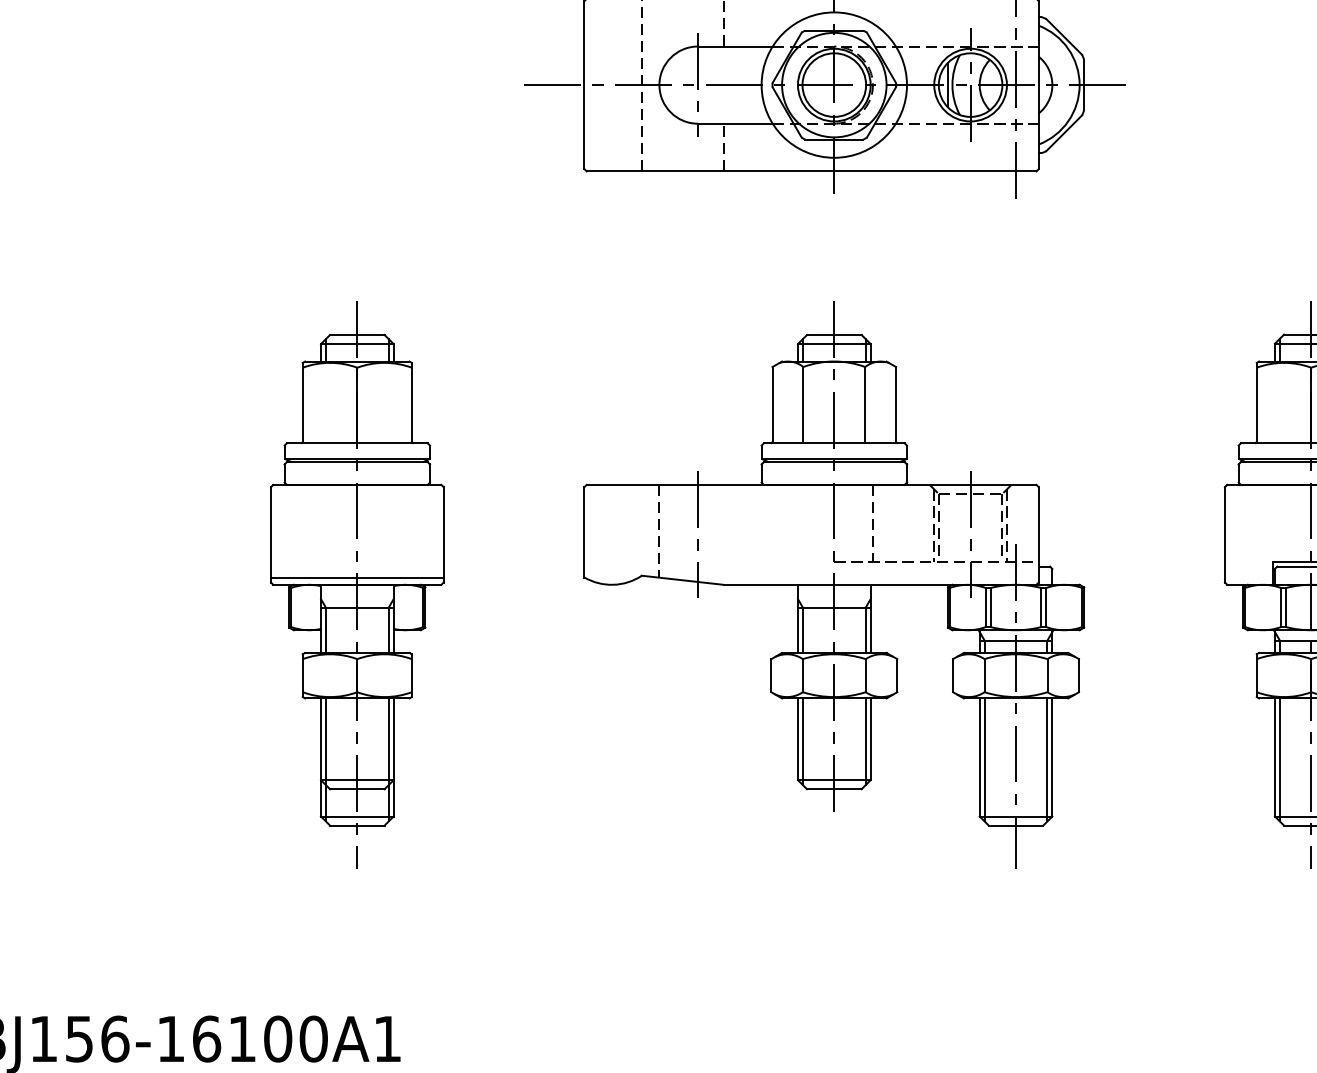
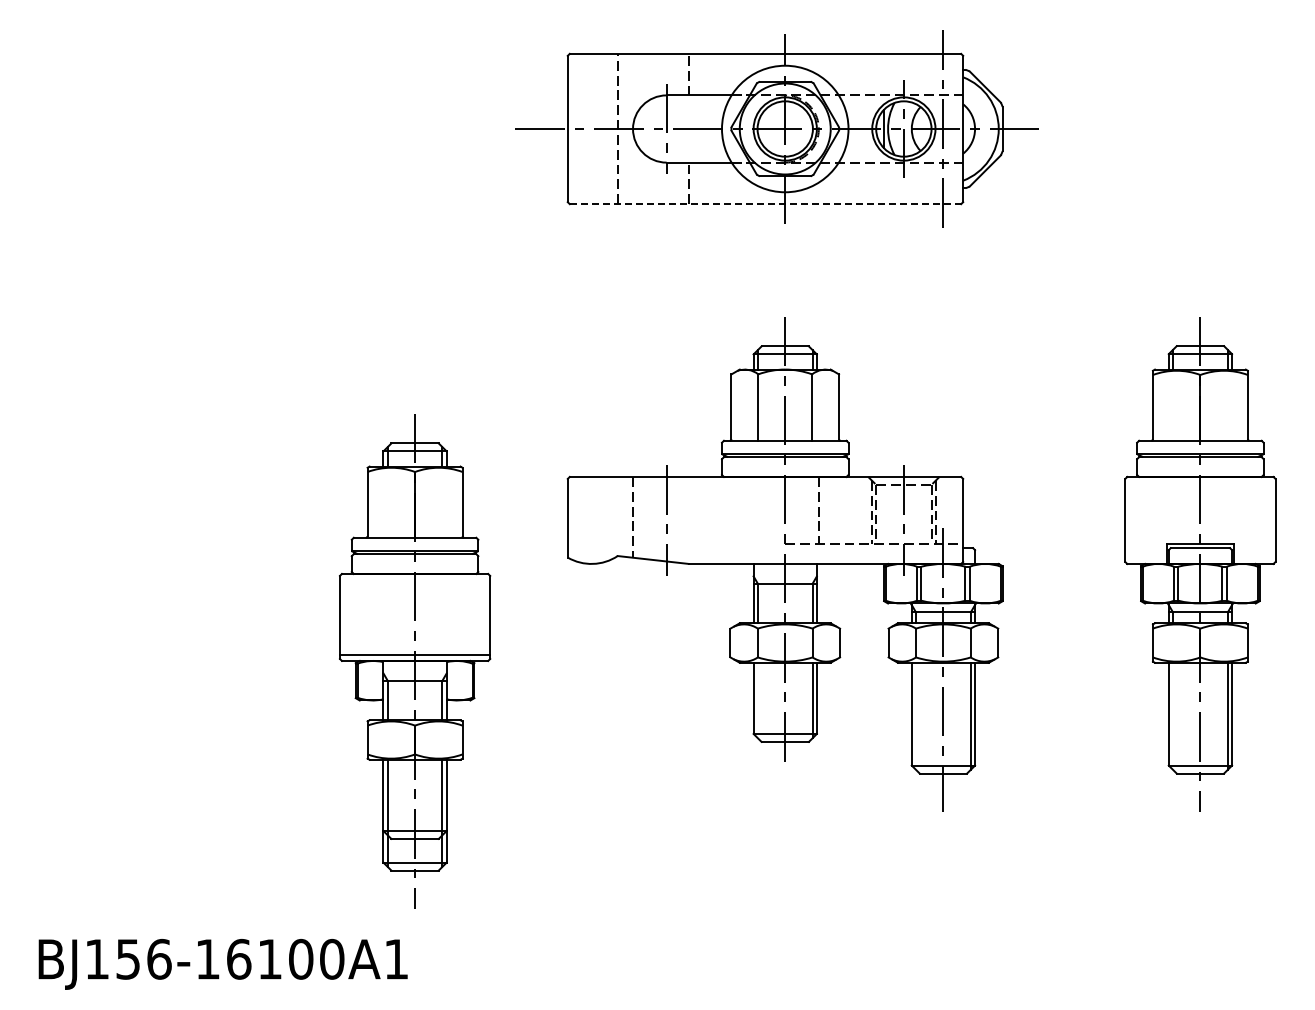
line: (811, 171) -> (765, 204), solid -> dashed
part: (357, 585) -> (415, 661), moved
line: (802, 741) -> (757, 700), removed
line: (985, 758) -> (916, 715), removed
line: (1280, 758) -> (1173, 715), removed

